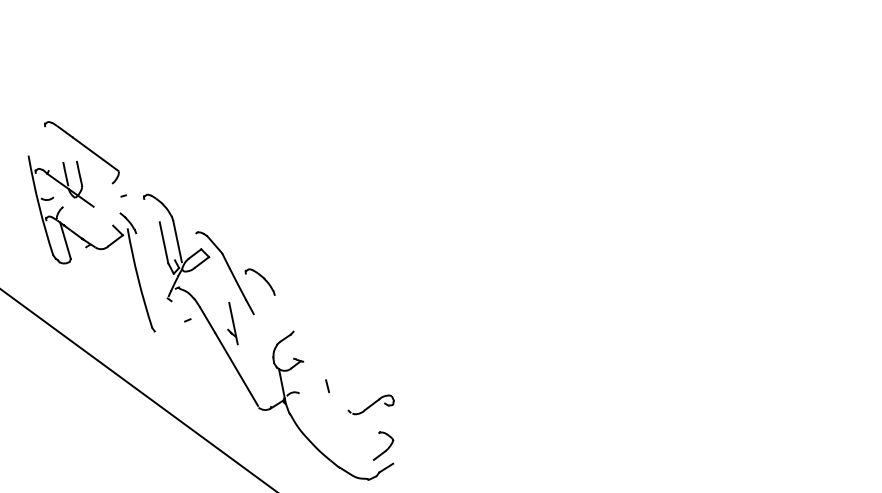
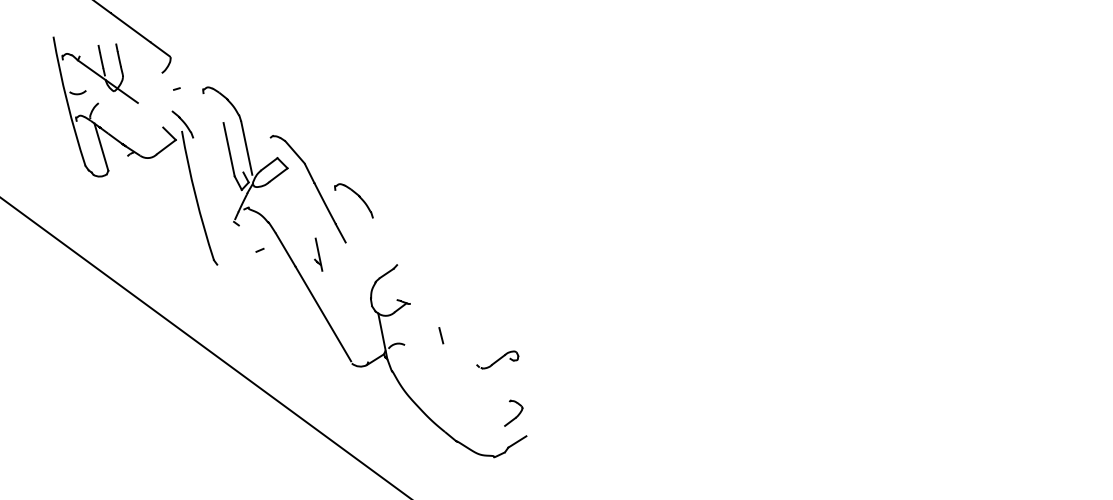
part: (232, 323) -> (317, 254), size x0.6
part: (370, 404) -> (496, 359), size x0.7
part: (383, 445) -> (513, 412), size x0.7

